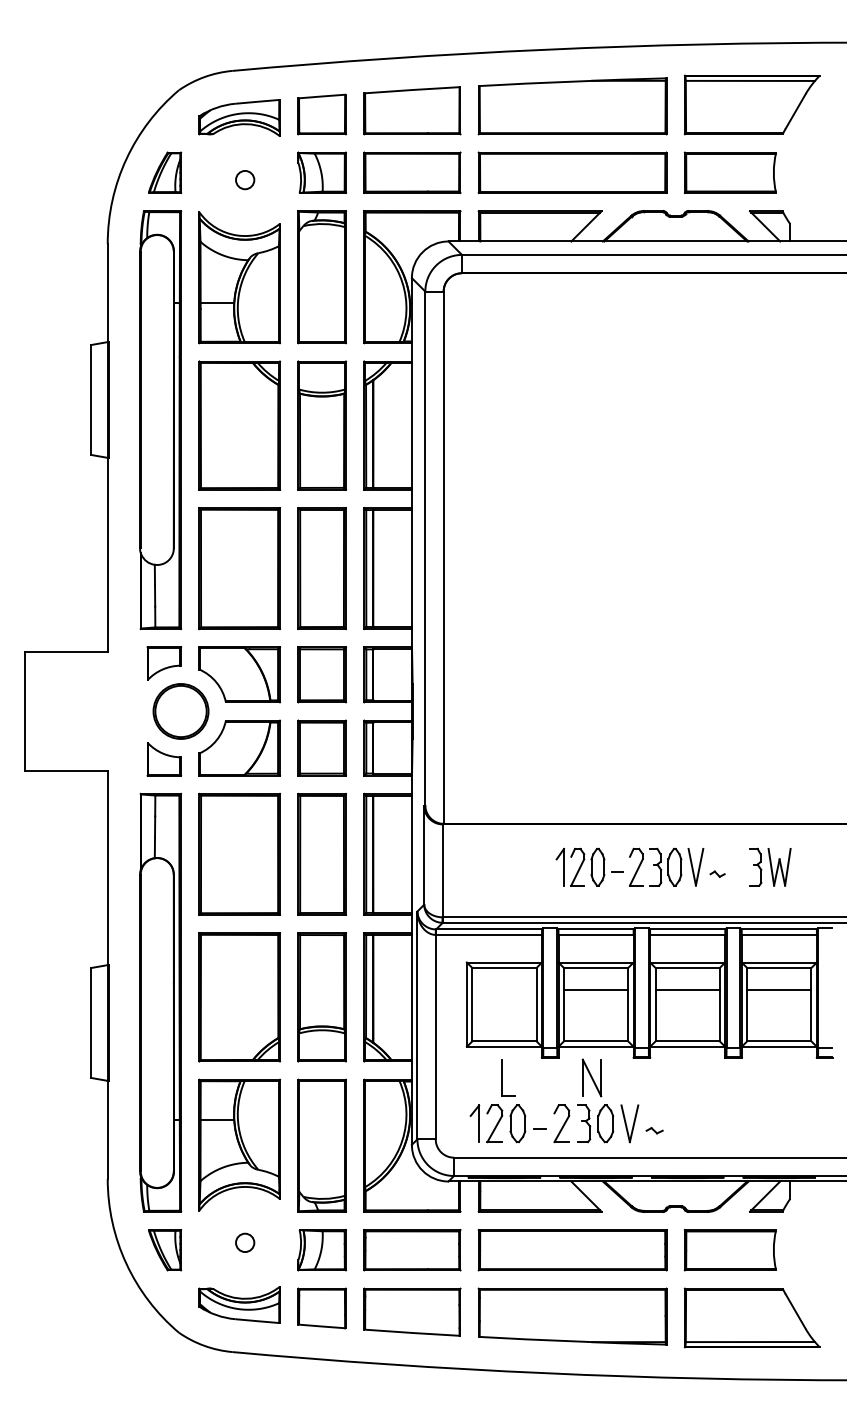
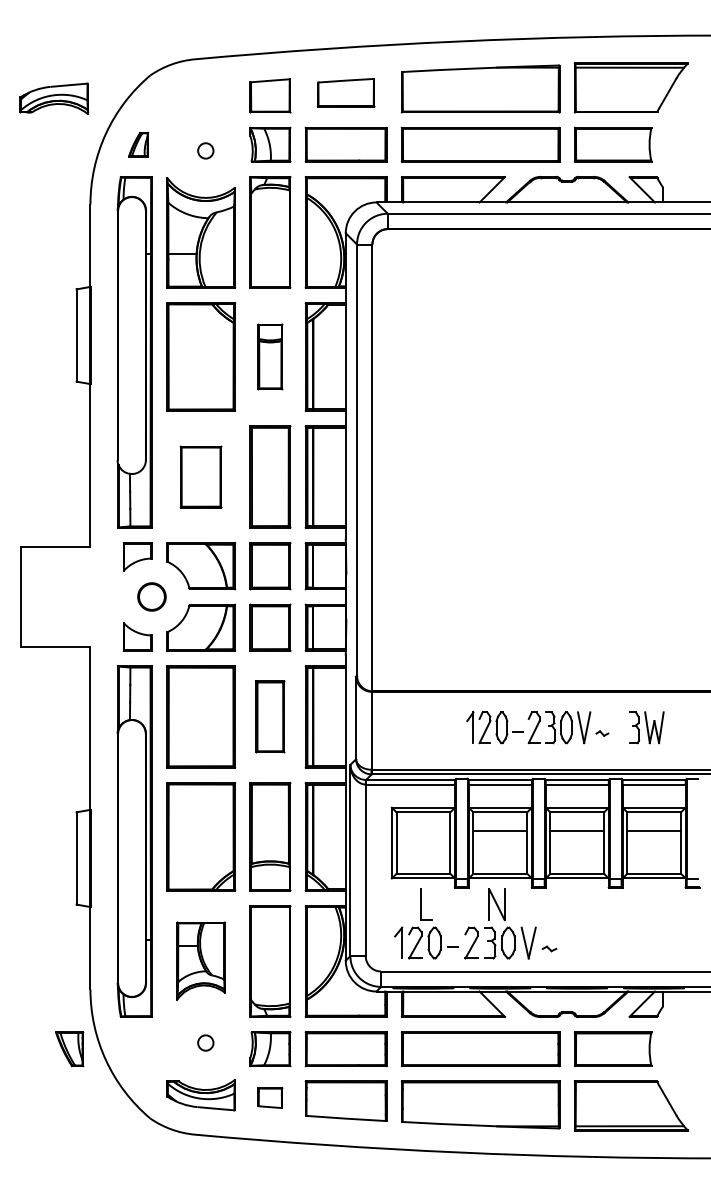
part: (412, 110) -> (346, 92), size x0.7
part: (239, 117) -> (54, 98), moved
part: (165, 172) -> (138, 144), size x0.7
part: (321, 425) -> (269, 356), size x0.6
part: (239, 568) -> (201, 476), size x0.6
part: (180, 711) -> (151, 597), size x0.6
part: (321, 853) -> (269, 716), size x0.7
part: (239, 1144) -> (201, 960), size x0.7
part: (165, 1250) -> (70, 1049), moved
part: (321, 1308) -> (269, 1098), size x0.6

